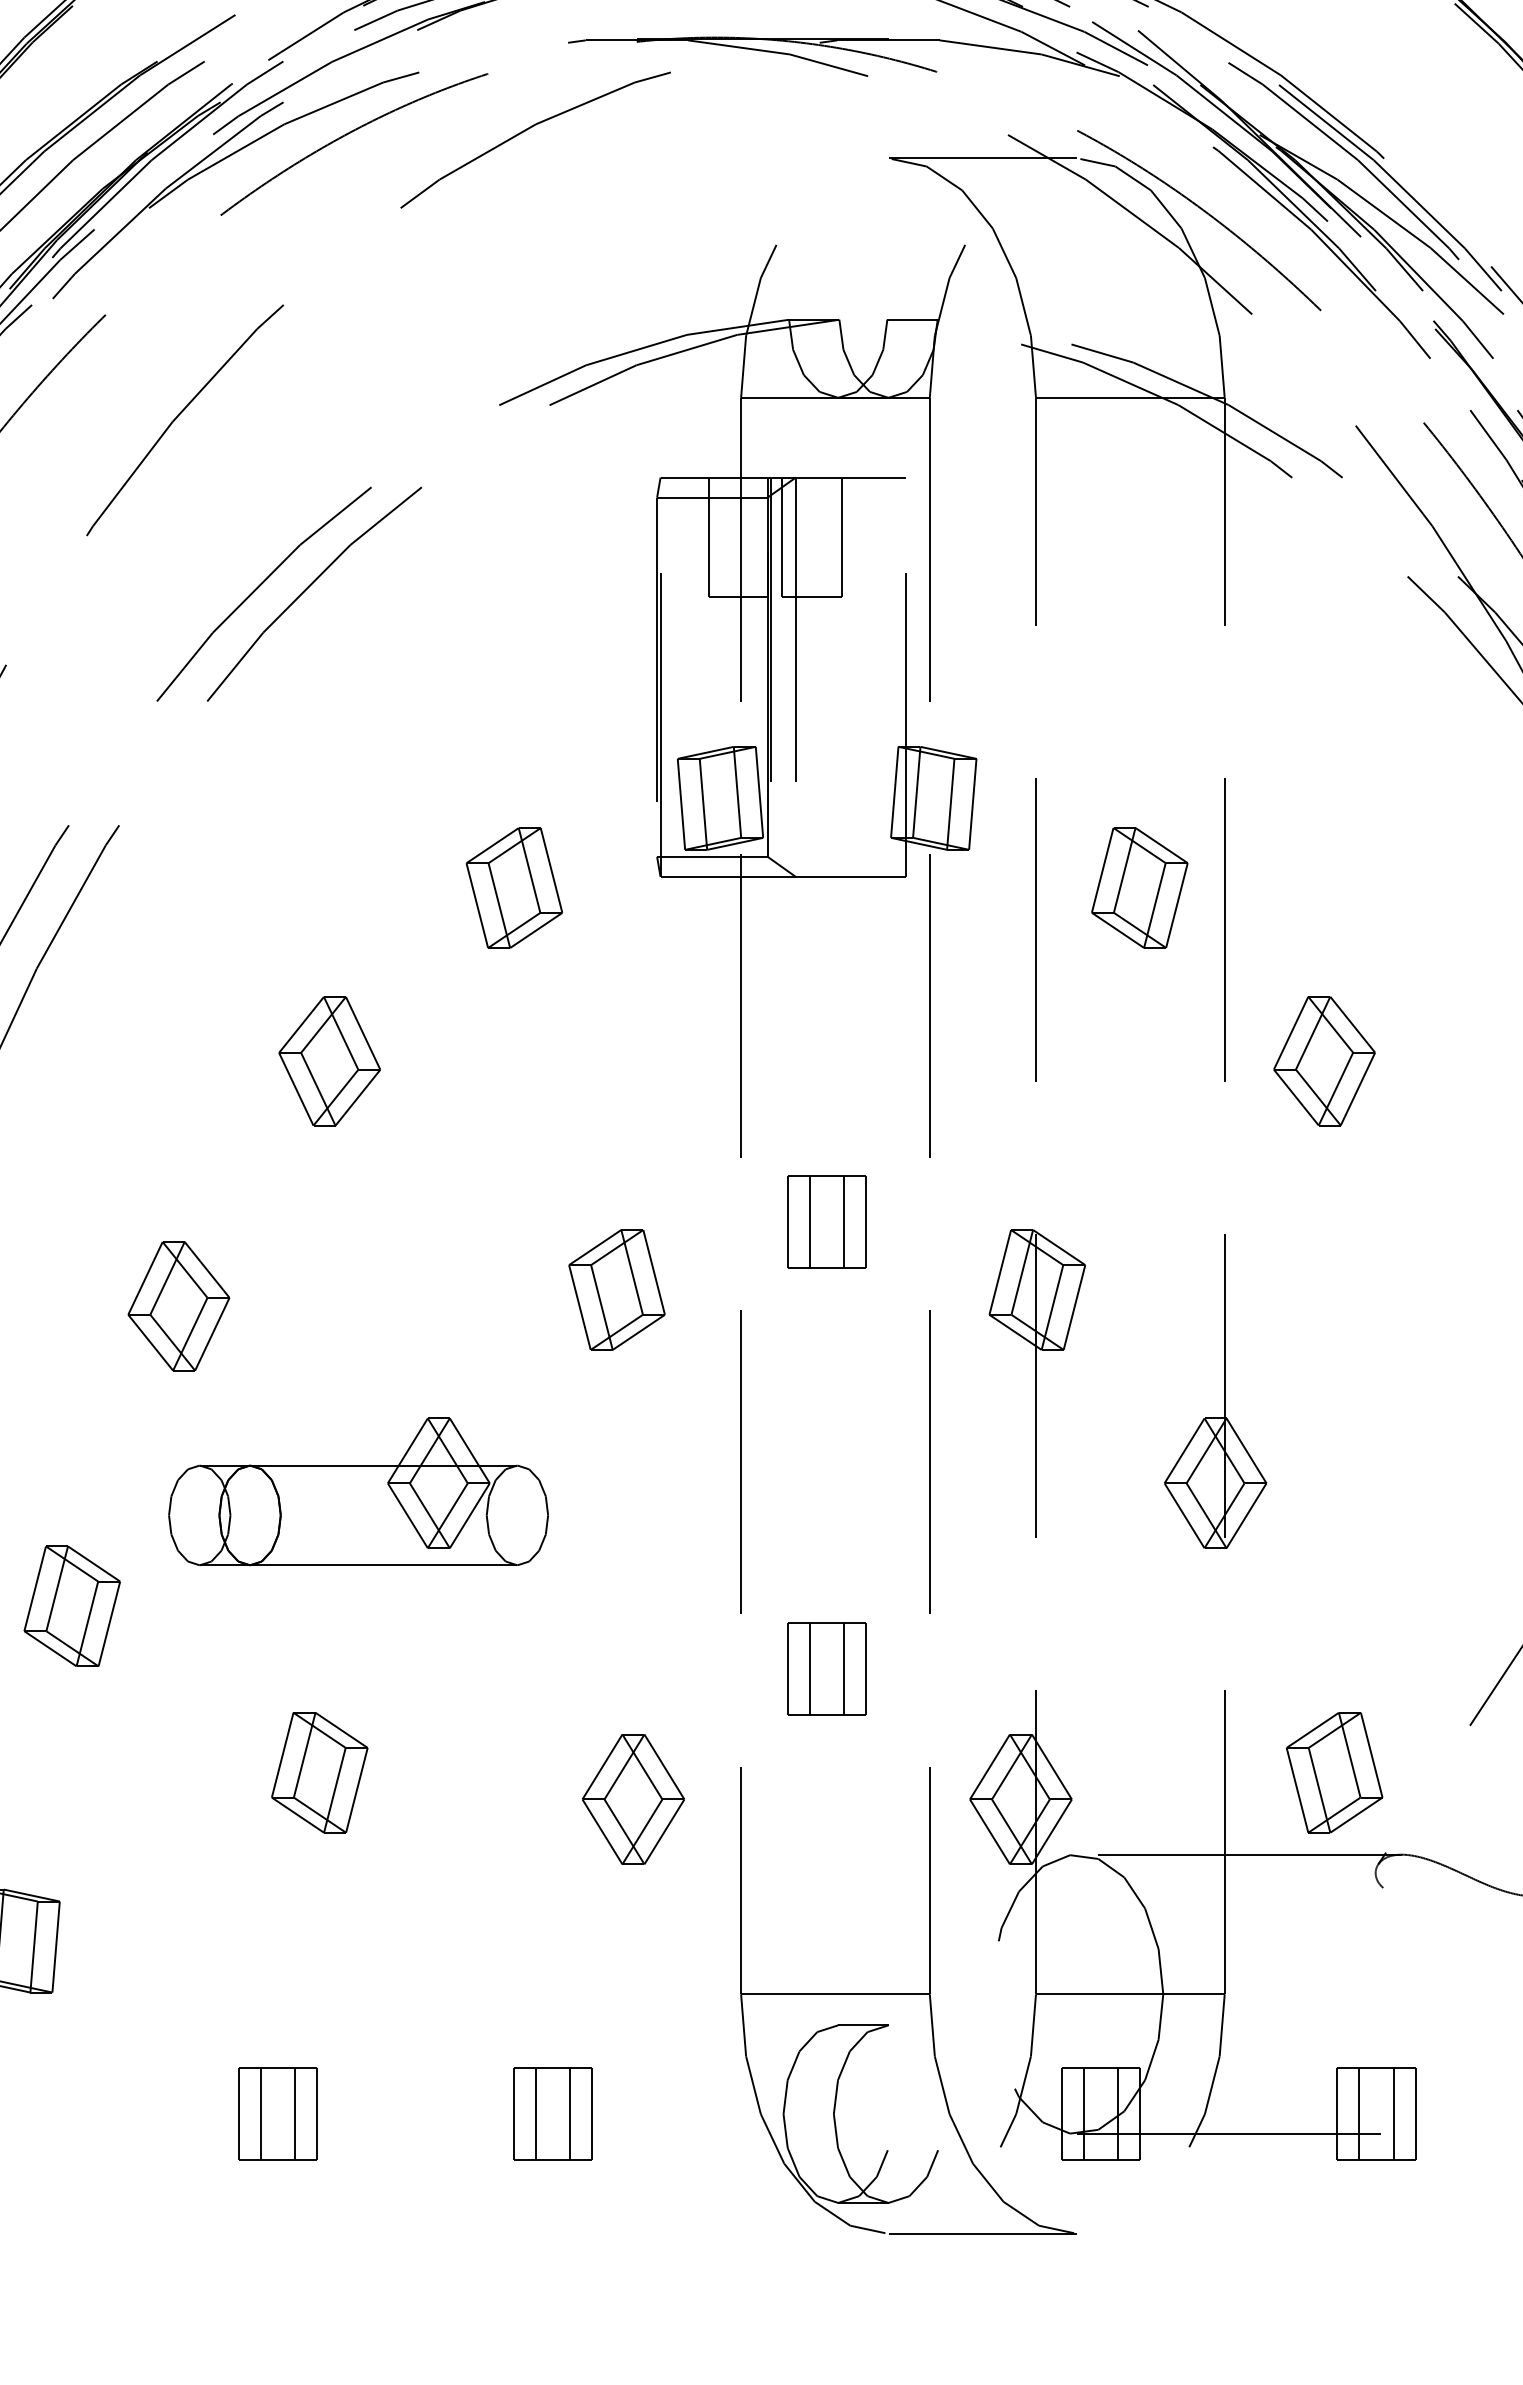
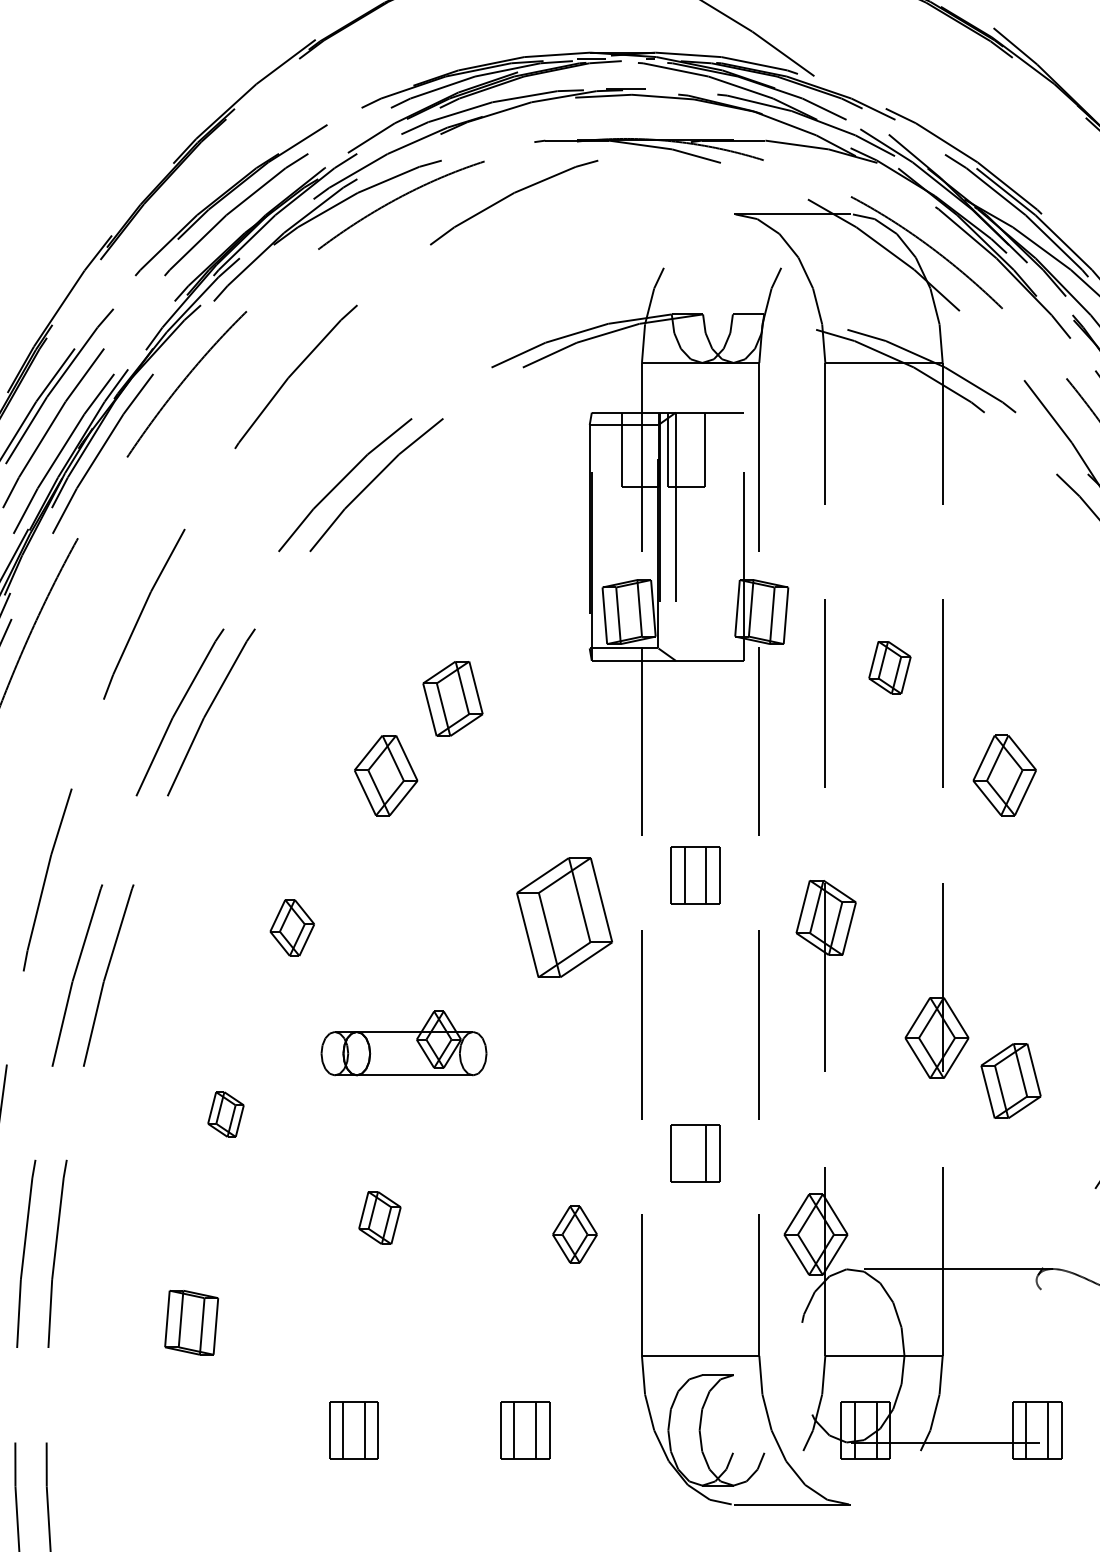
part: (513, 887) -> (452, 698), moved
part: (1139, 887) -> (889, 667), size x0.7
part: (616, 1289) -> (564, 917), size x1.6
part: (179, 1305) -> (292, 927), size x0.7
part: (357, 1492) -> (403, 1043), size x0.7
part: (71, 1606) -> (225, 1114), size x0.6
line: (809, 1668) -> (684, 1153), removed
part: (319, 1771) -> (379, 1217), size x0.7
part: (1333, 1771) -> (1010, 1080), moved
part: (632, 1799) -> (574, 1234), size x0.7

